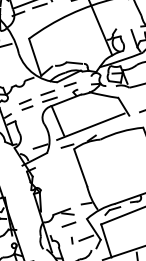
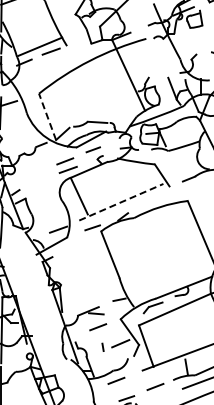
line: (35, 57) -> (47, 116), solid -> dashed
part: (26, 104) -> (38, 176), removed
line: (90, 126) -> (121, 202), solid -> dashed

